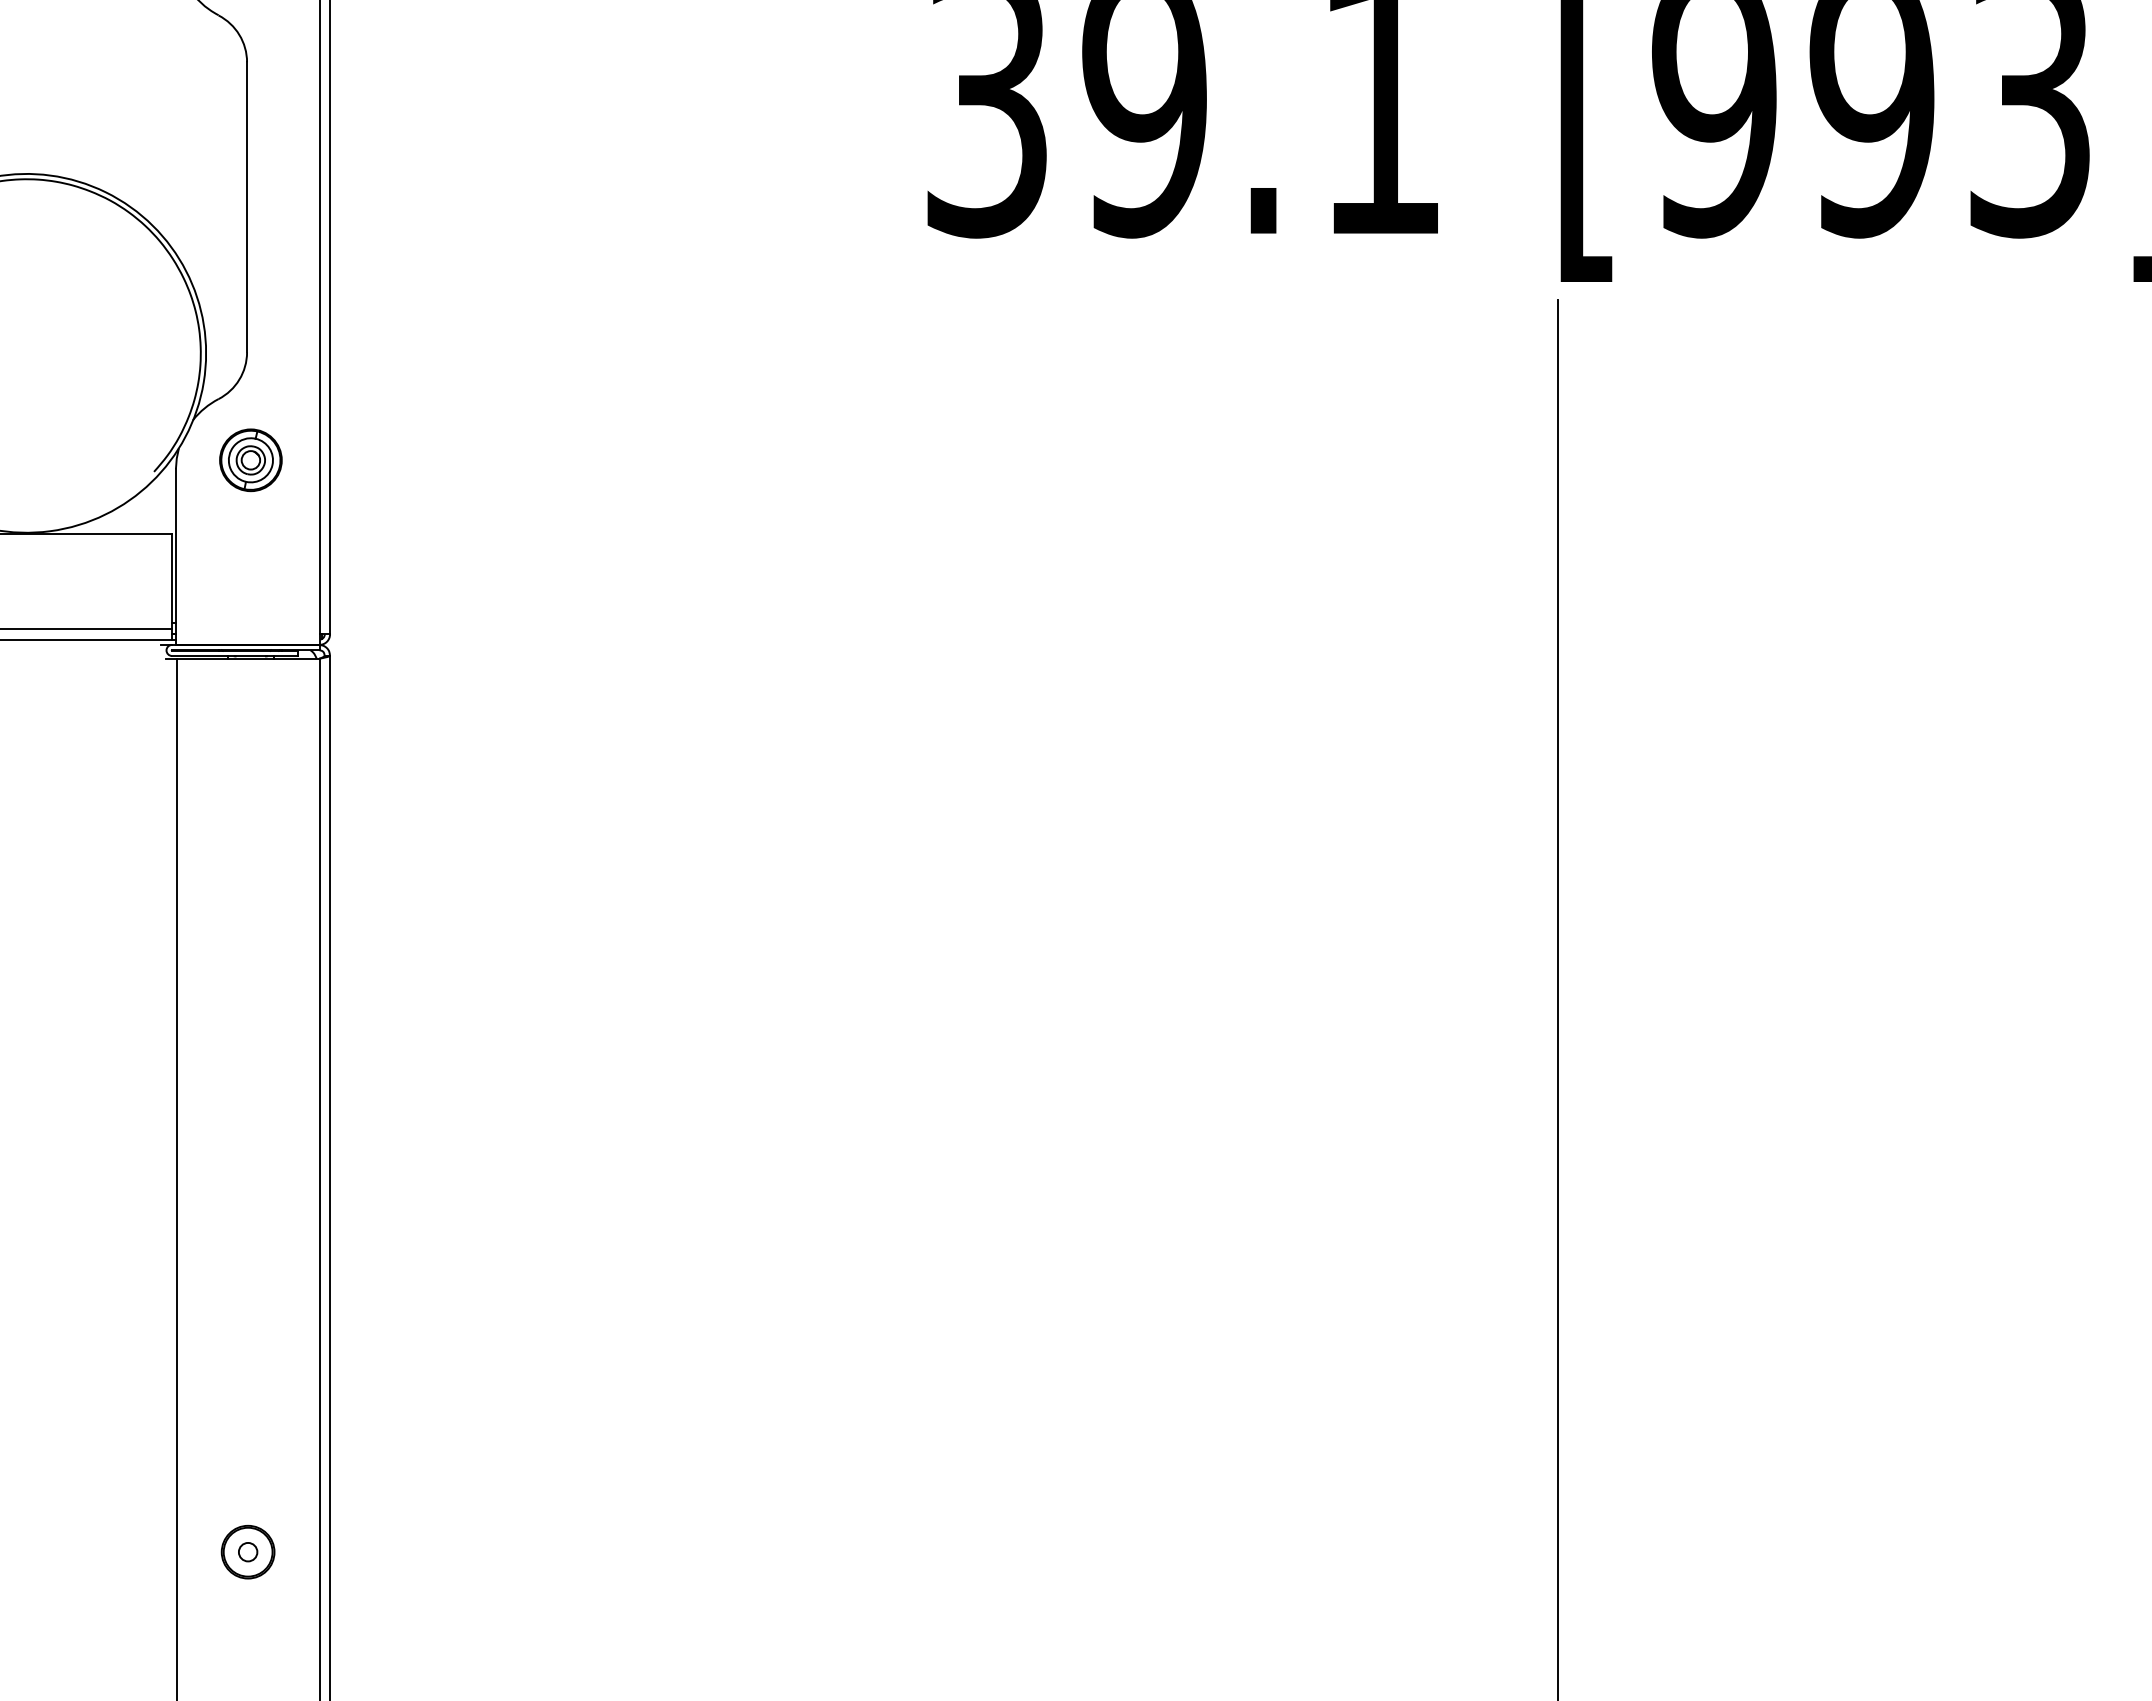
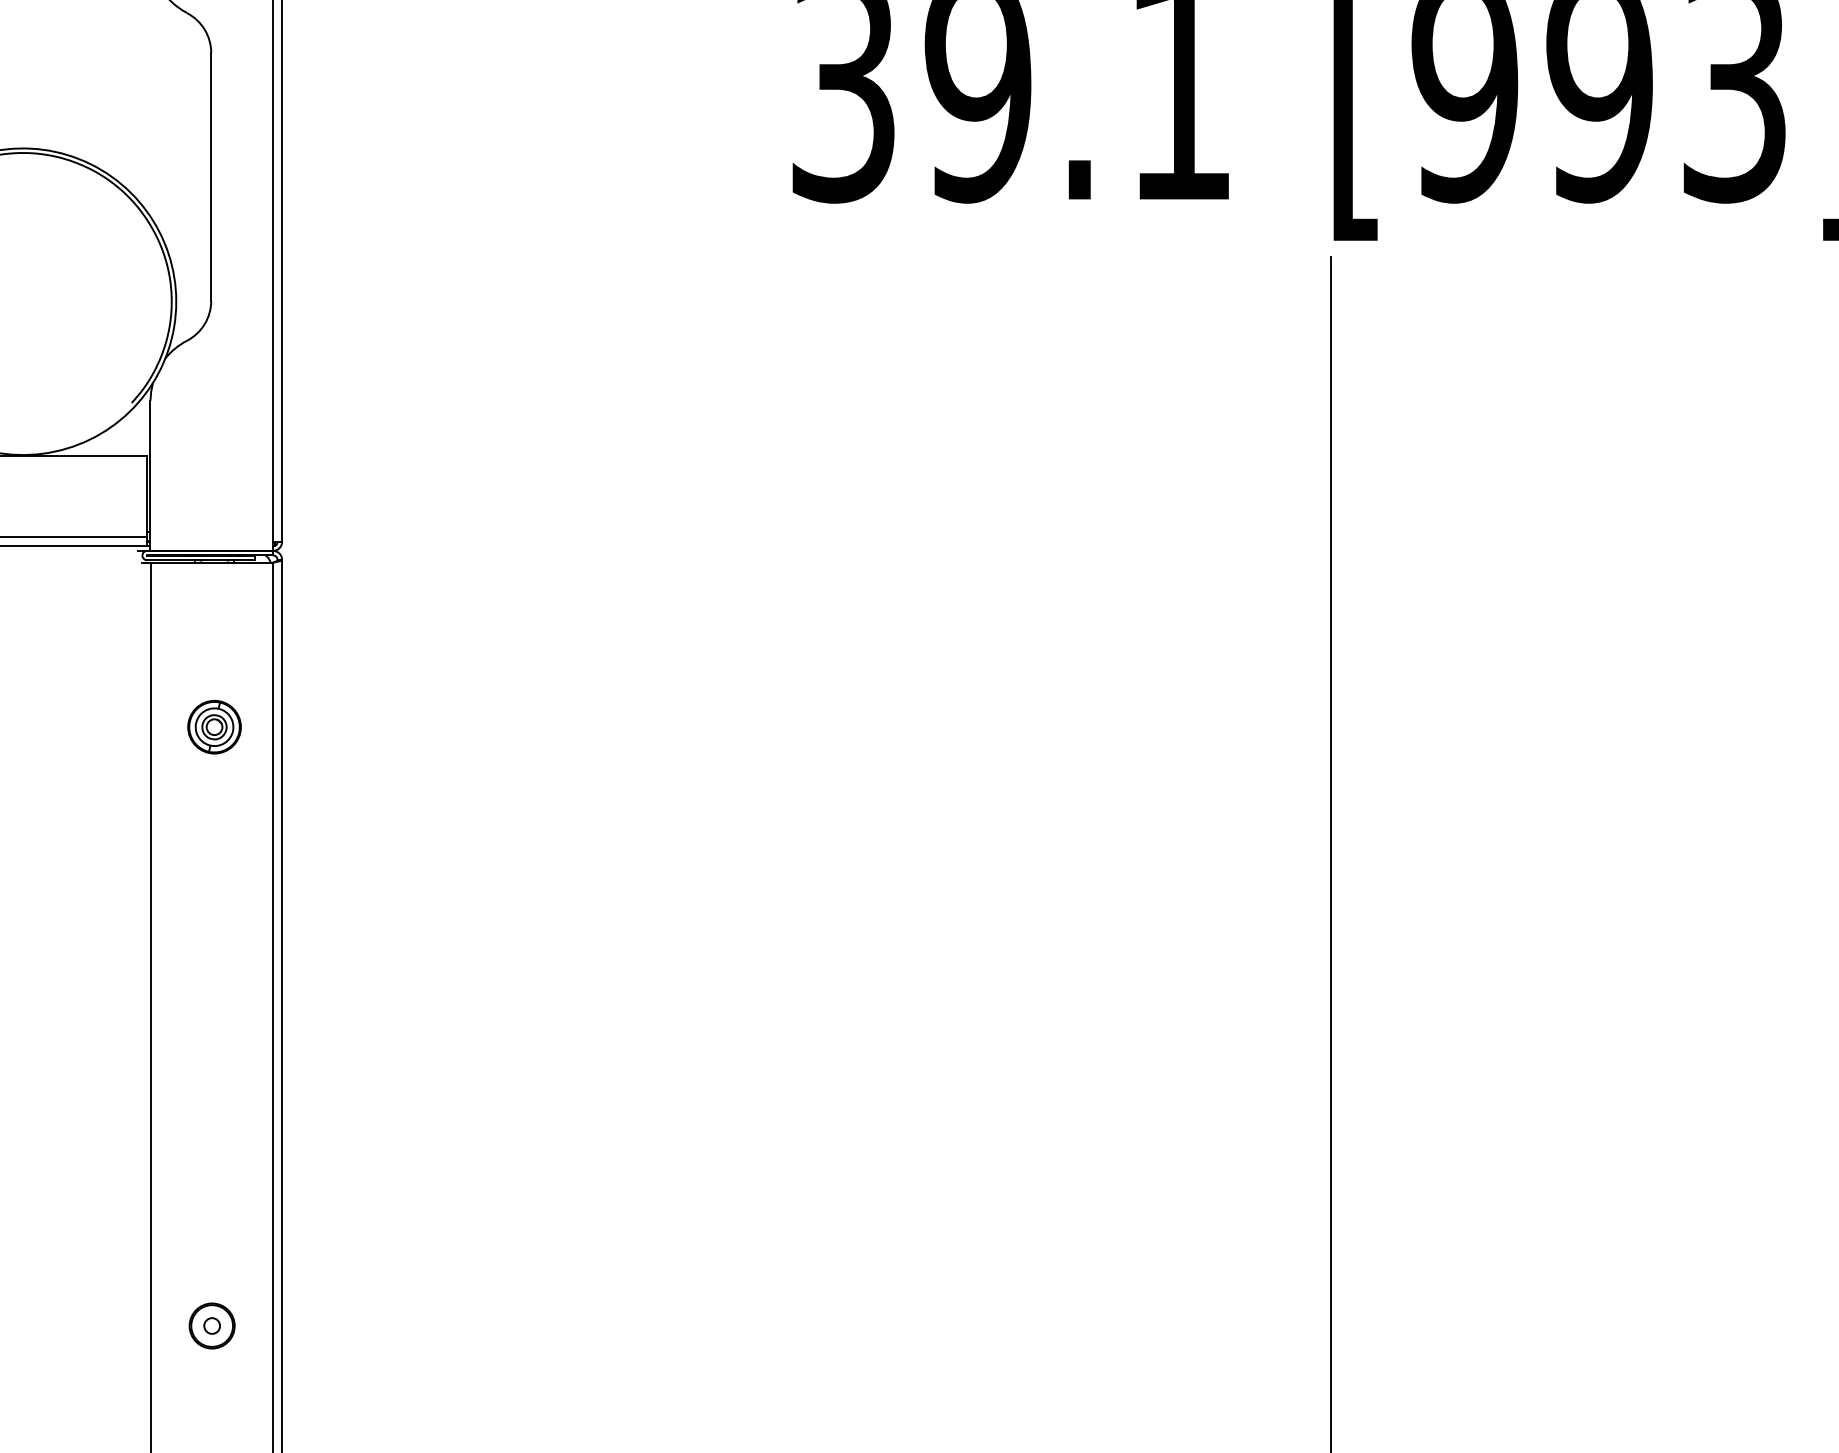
part: (250, 460) -> (214, 727), moved

